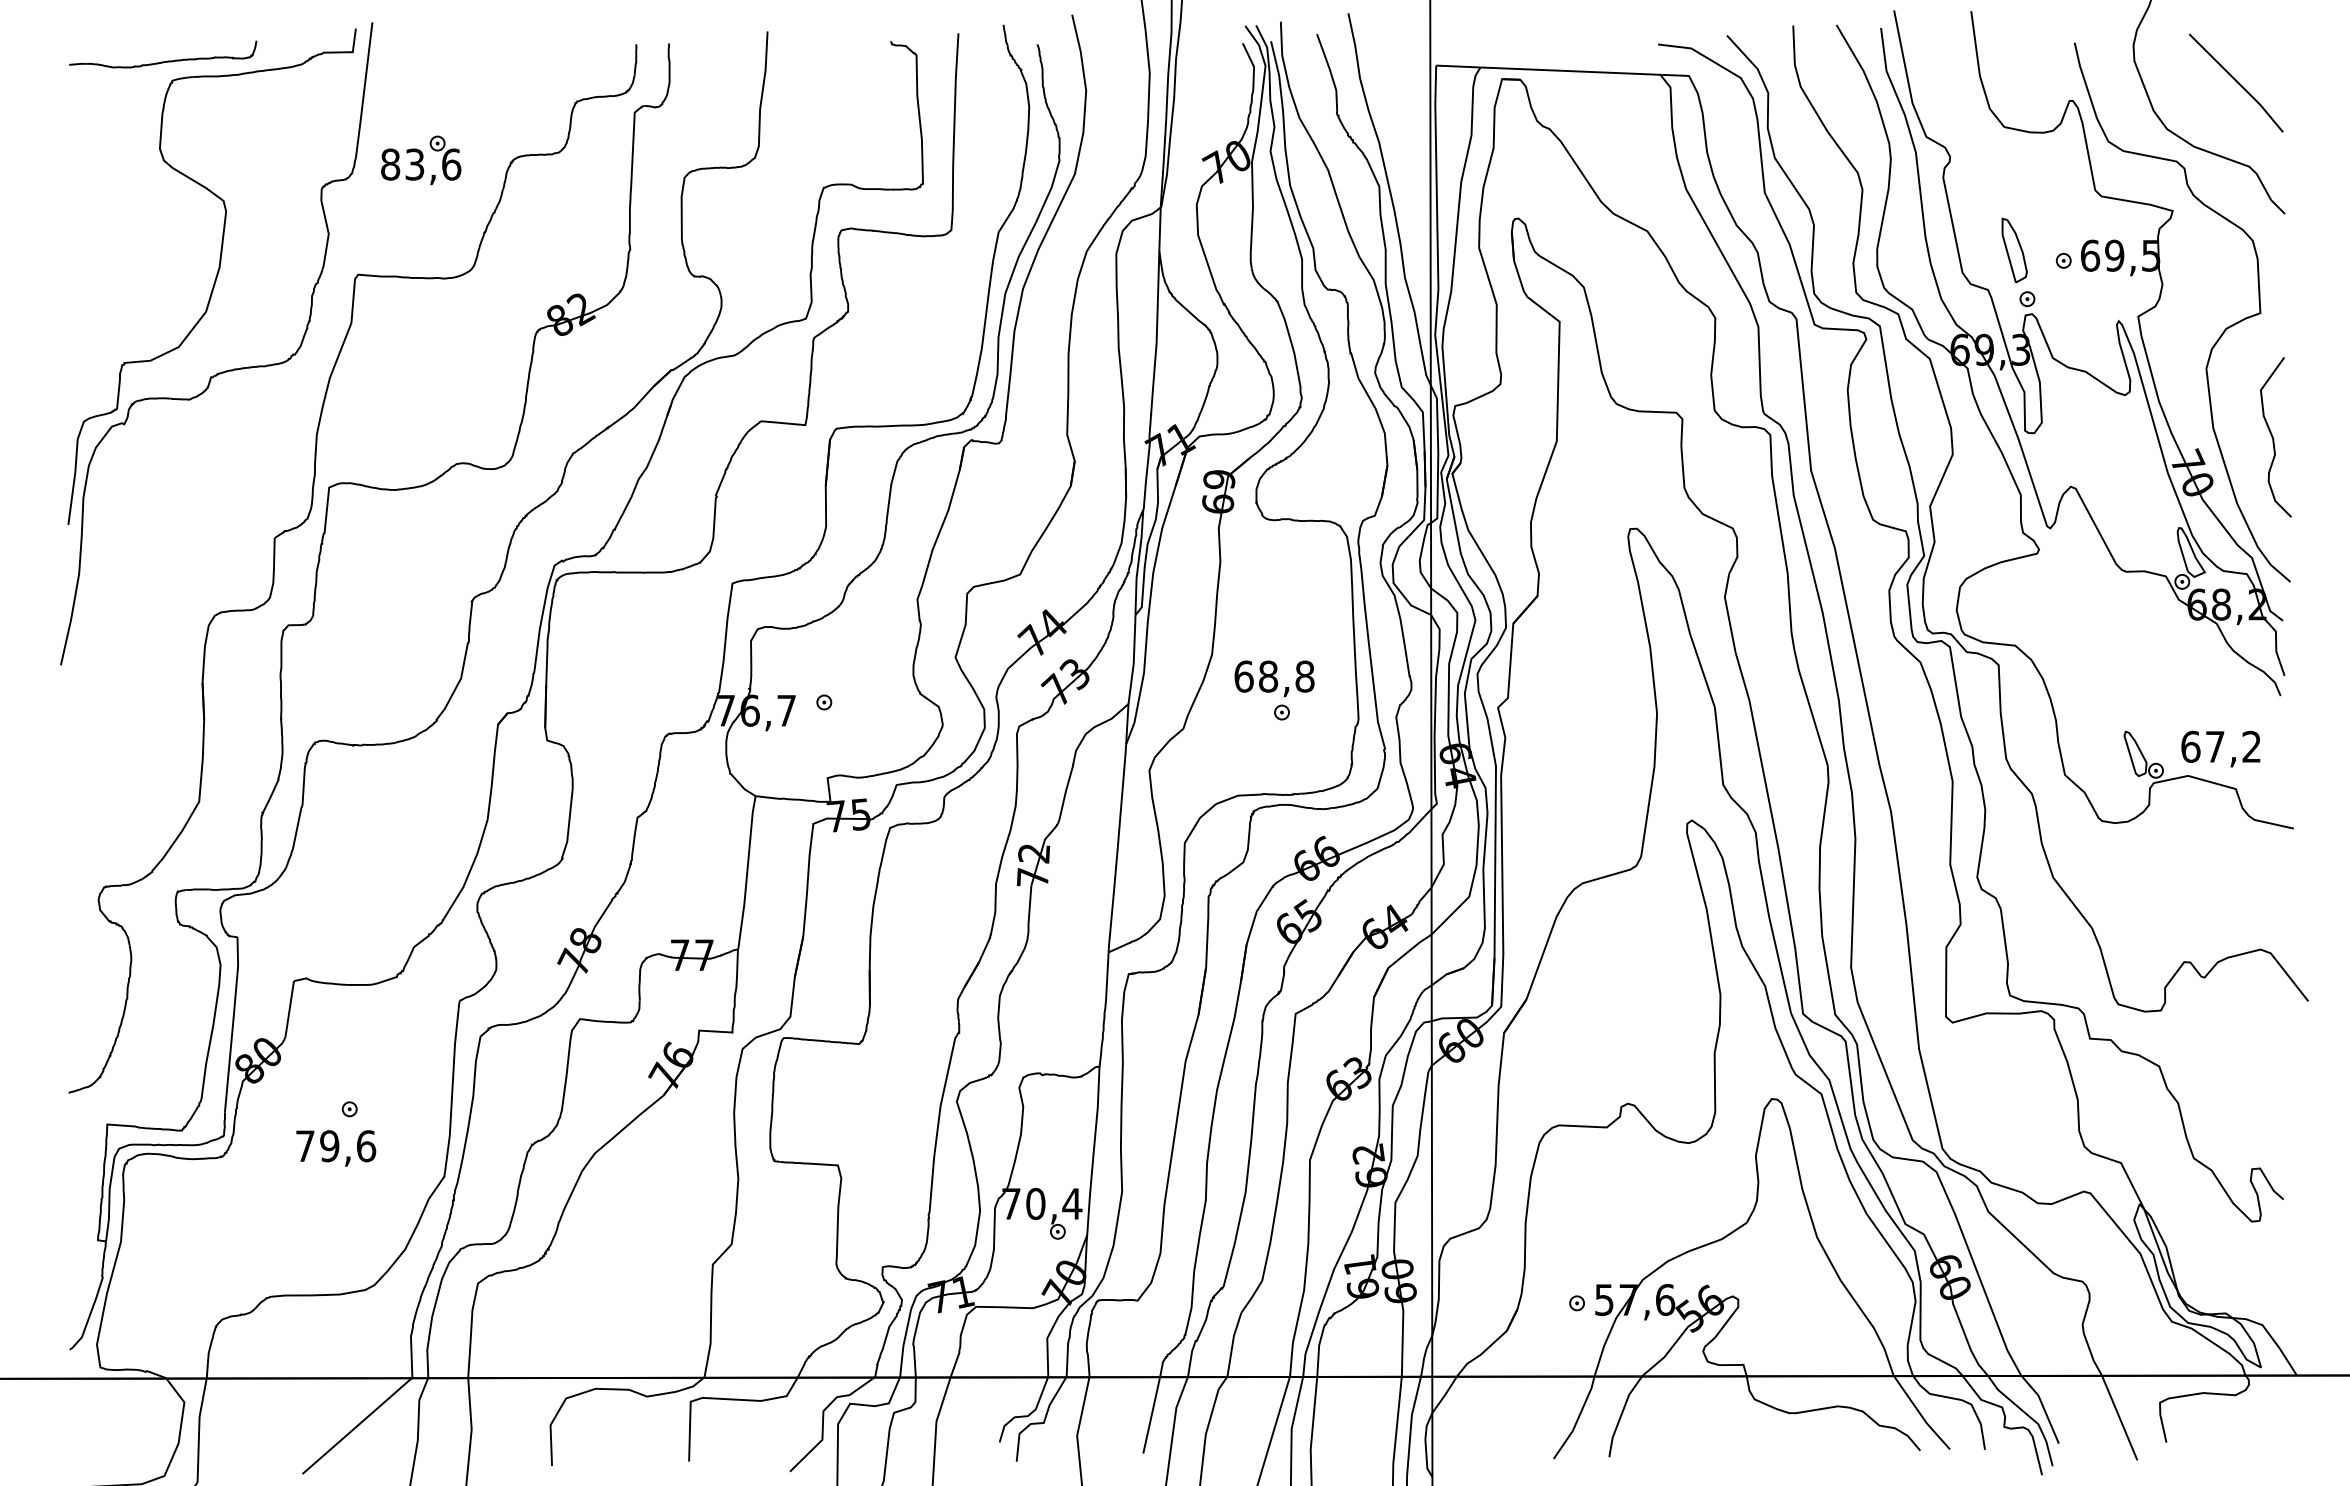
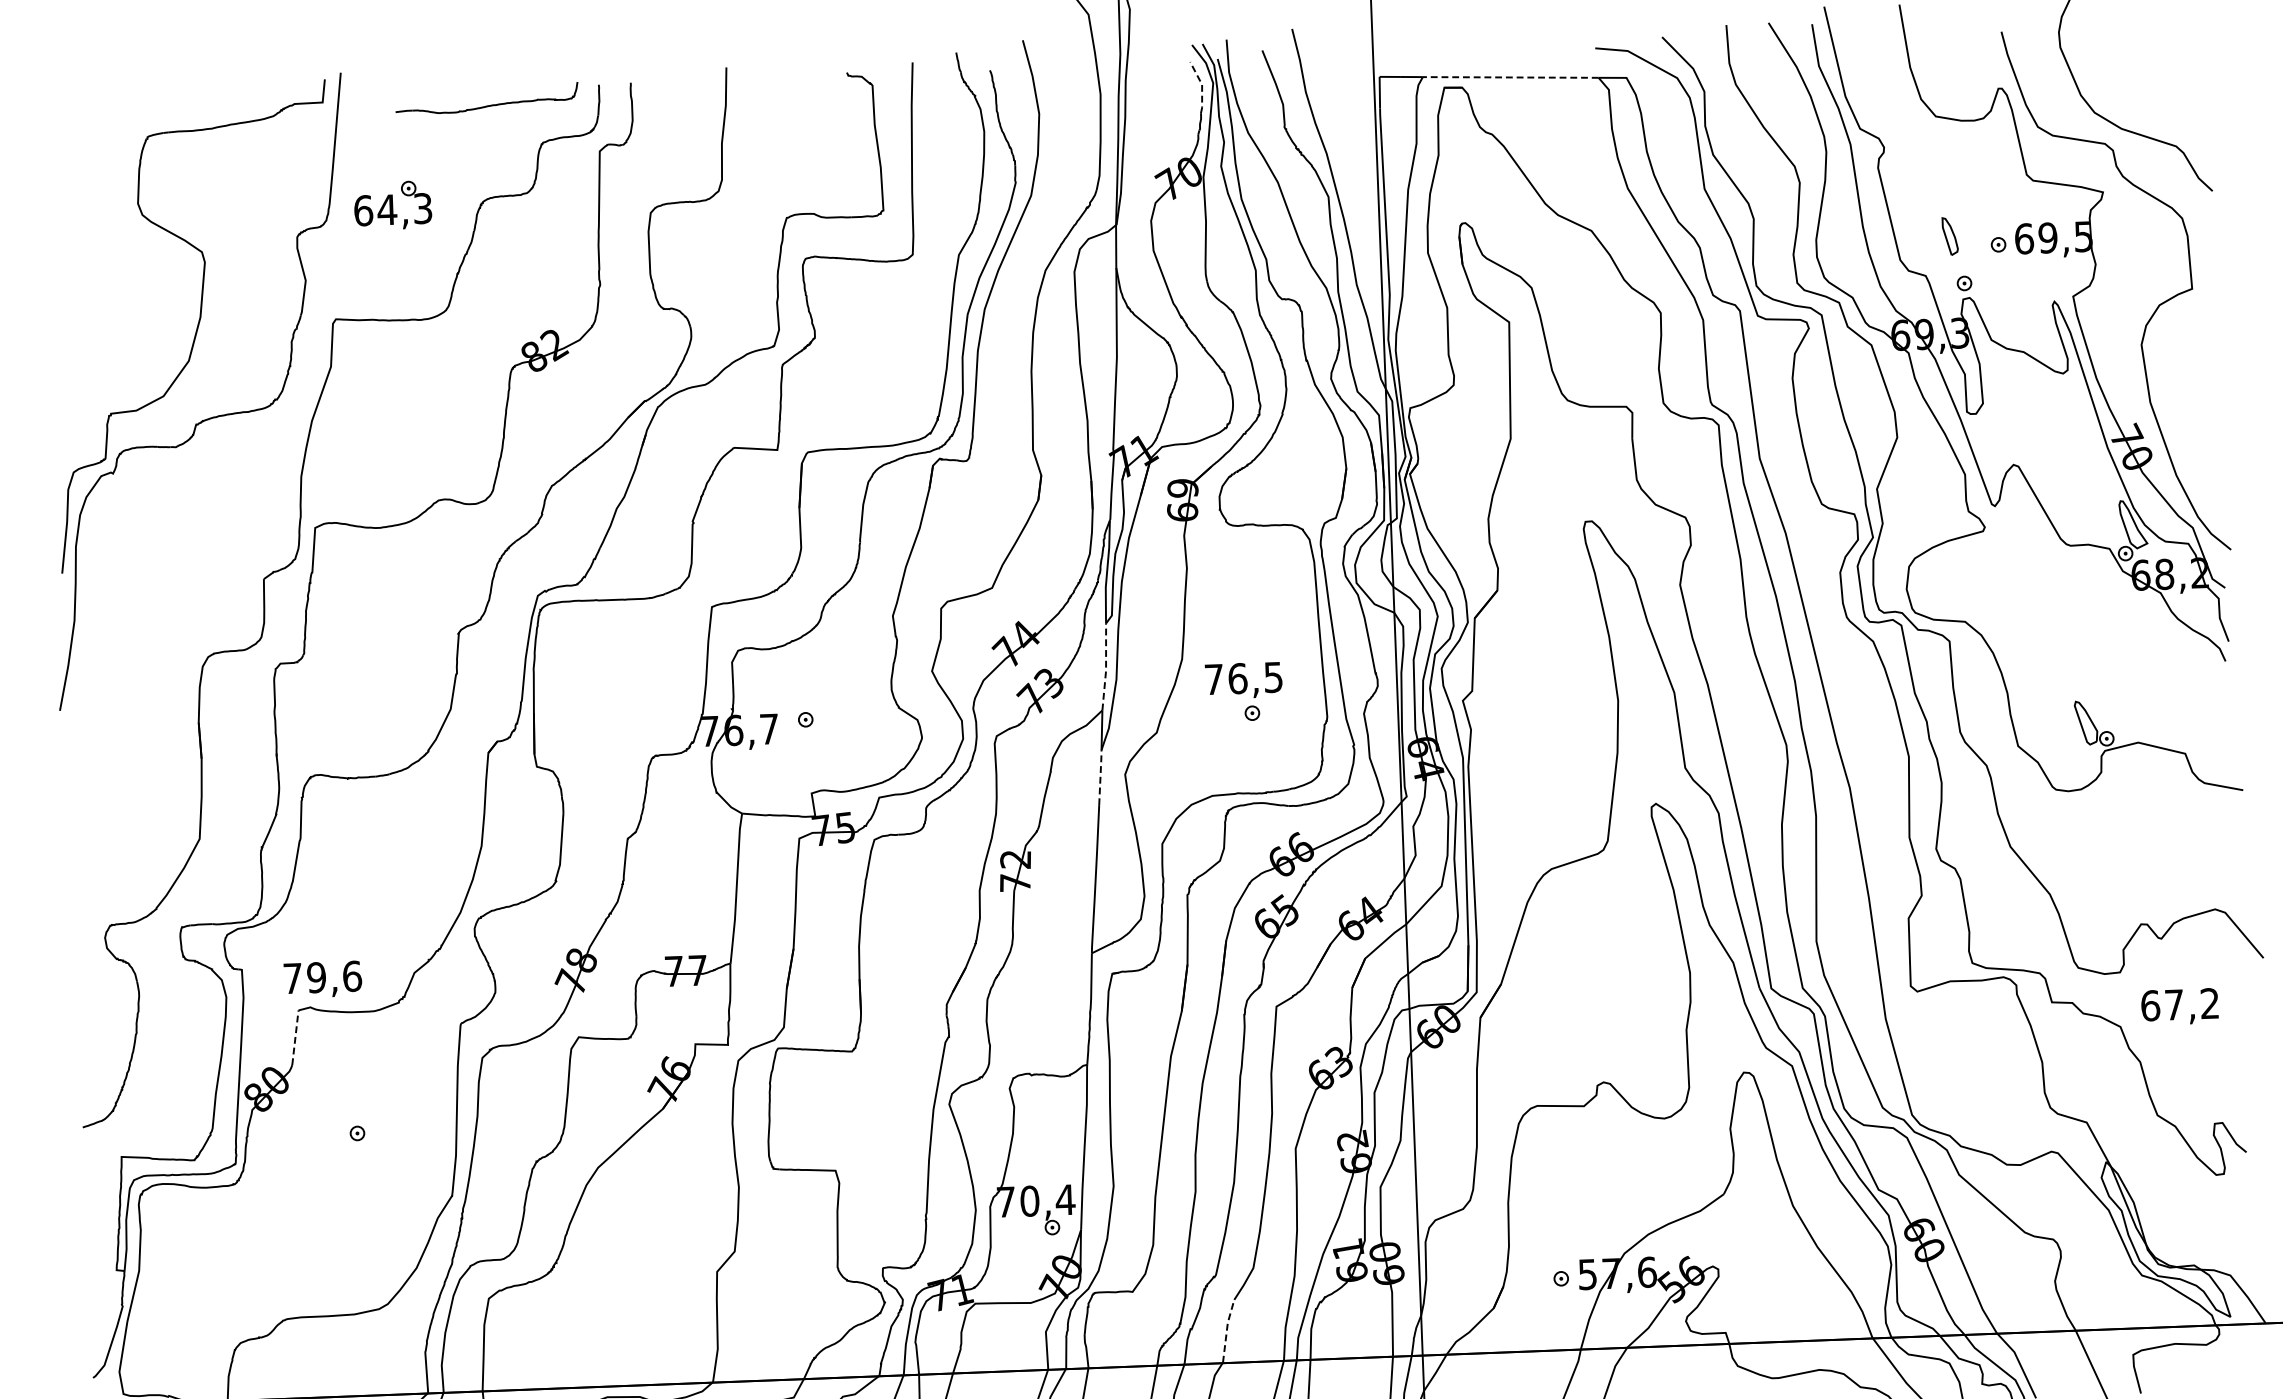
part: (163, 61) -> (487, 105), moved
line: (1254, 67) -> (1202, 85), solid -> dashed
line: (1569, 71) -> (1509, 77), solid -> dashed
line: (2235, 81) -> (2159, 63), removed
text: (421, 164) -> (393, 209), 83,6 -> 64,3
part: (2014, 250) -> (1950, 236), size x0.6
curve: (2273, 437) -> (2209, 409), removed
line: (1133, 659) -> (1105, 666), solid -> dashed
text: (1274, 676) -> (1243, 678), 68,8 -> 76,5
text: (2220, 748) -> (2179, 1006), moved
line: (1124, 771) -> (1100, 776), solid -> dashed
line: (289, 1008) -> (295, 1037), solid -> dashed
text: (336, 1148) -> (323, 979), moved
line: (1232, 1343) -> (1226, 1330), solid -> dashed

